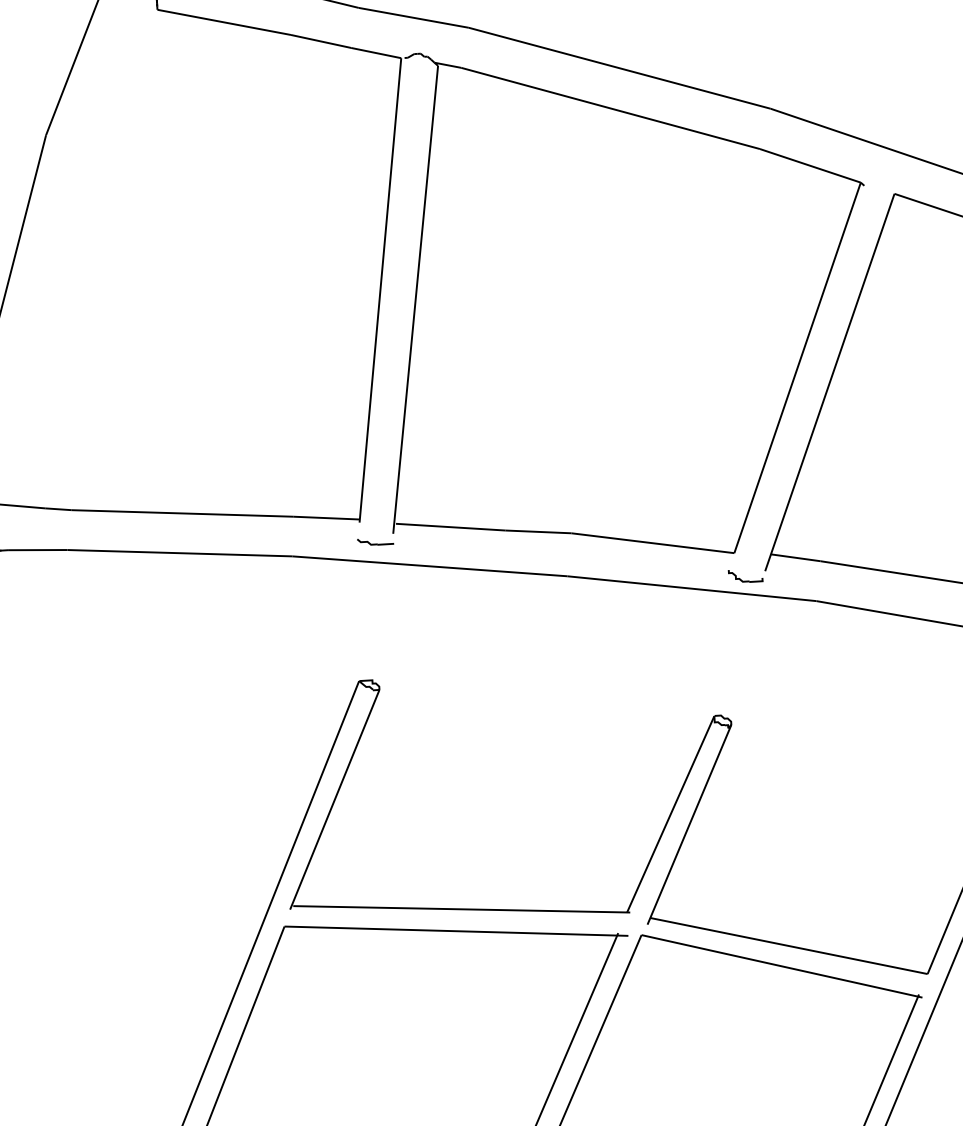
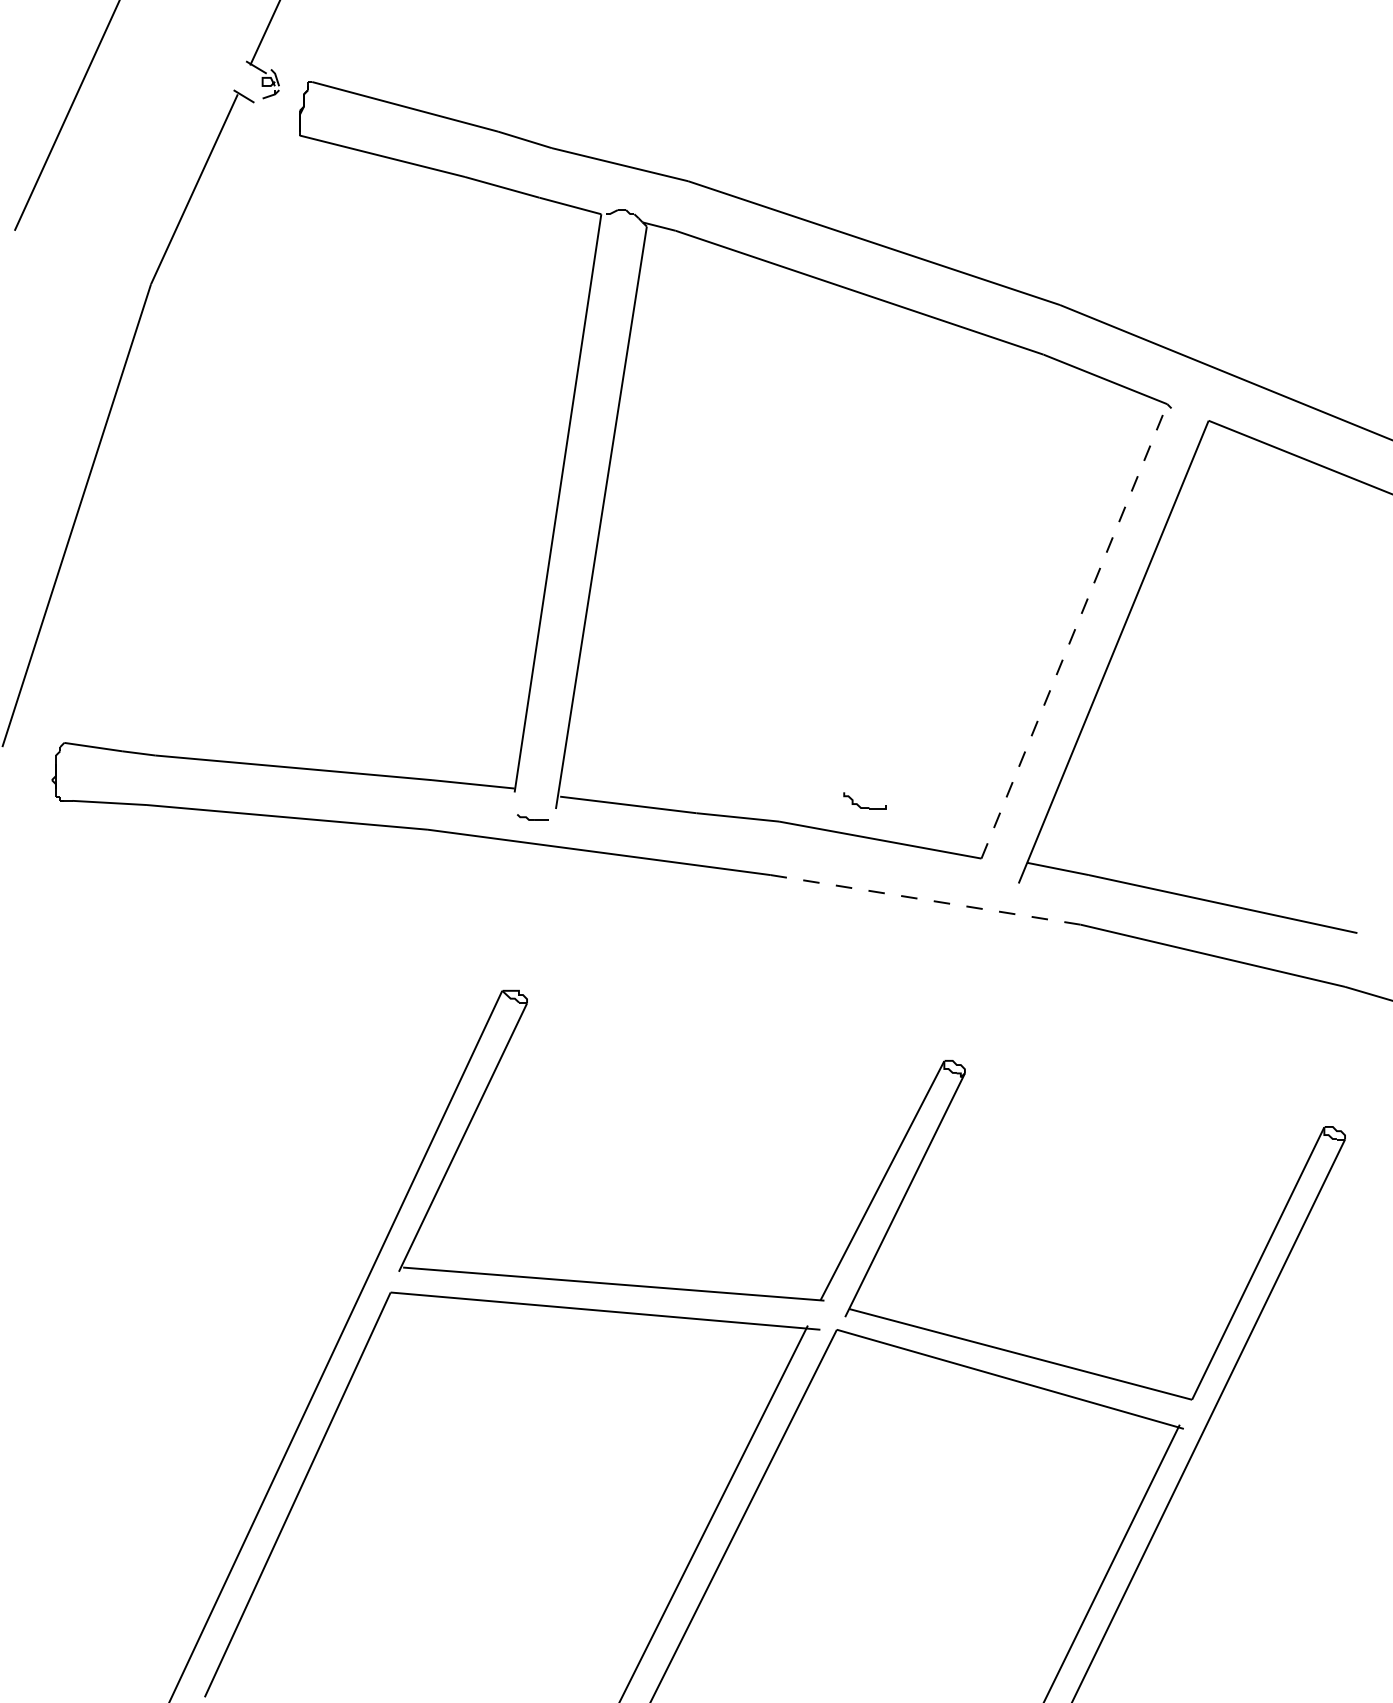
line: (797, 367) -> (1074, 630), solid -> dashed
part: (374, 541) -> (532, 817), size x0.7
part: (745, 581) -> (864, 807), moved
line: (691, 588) -> (925, 899), solid -> dashed

